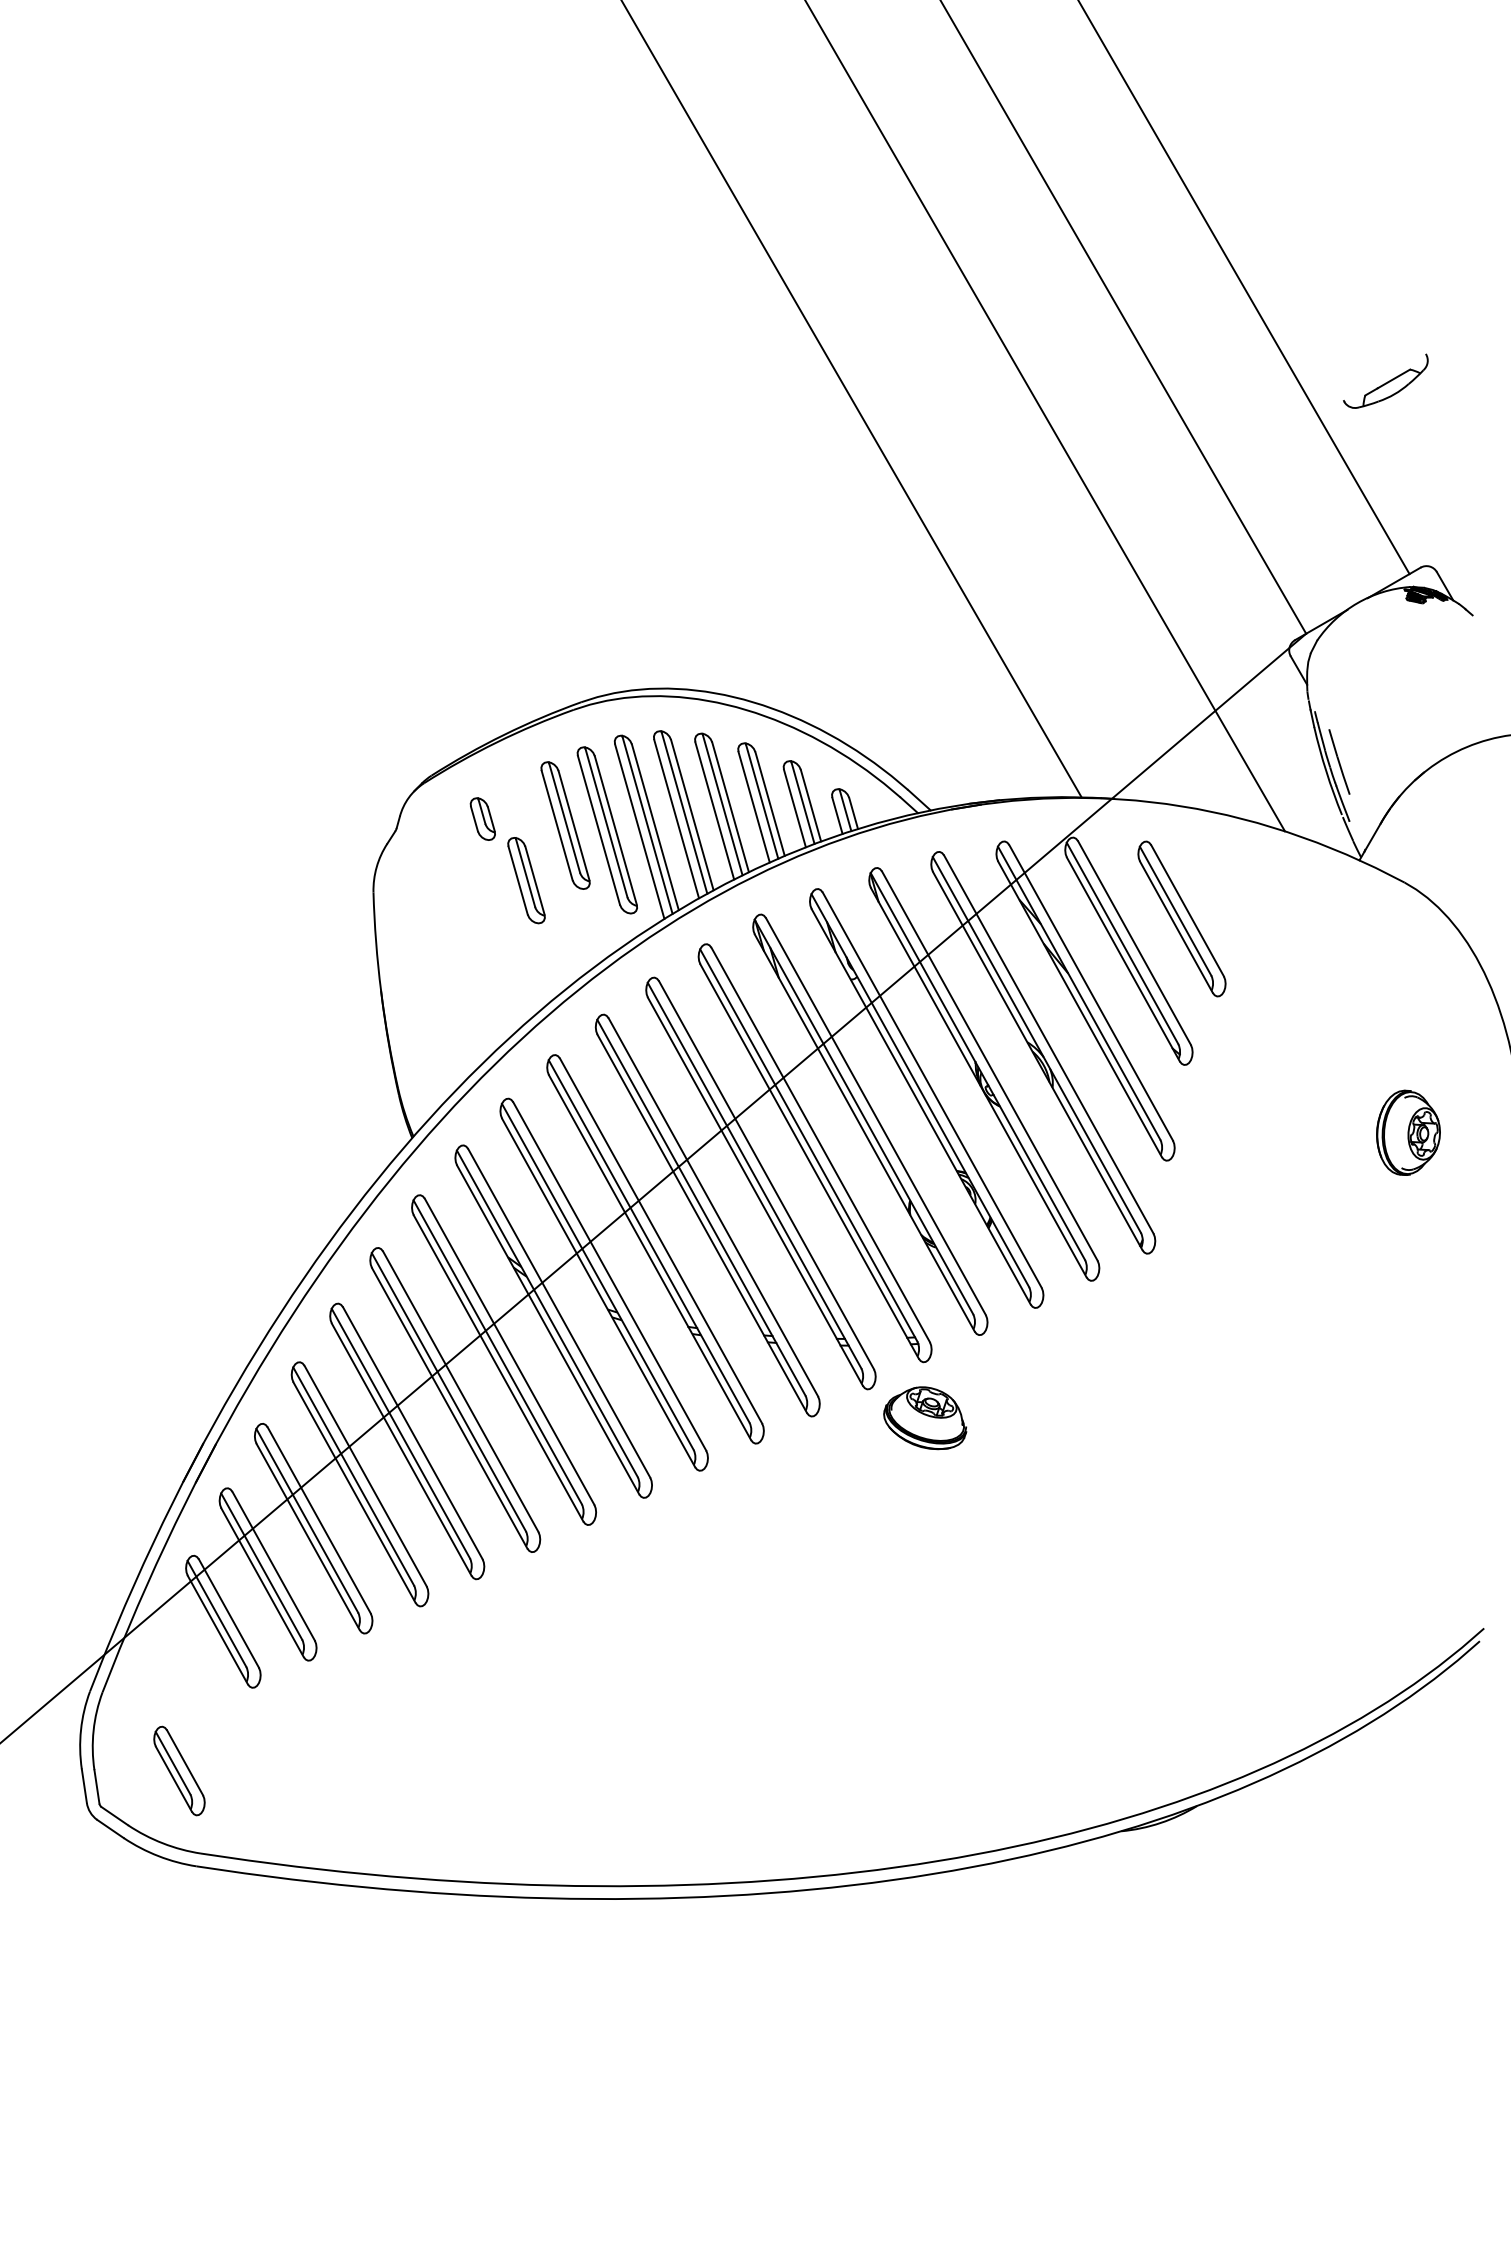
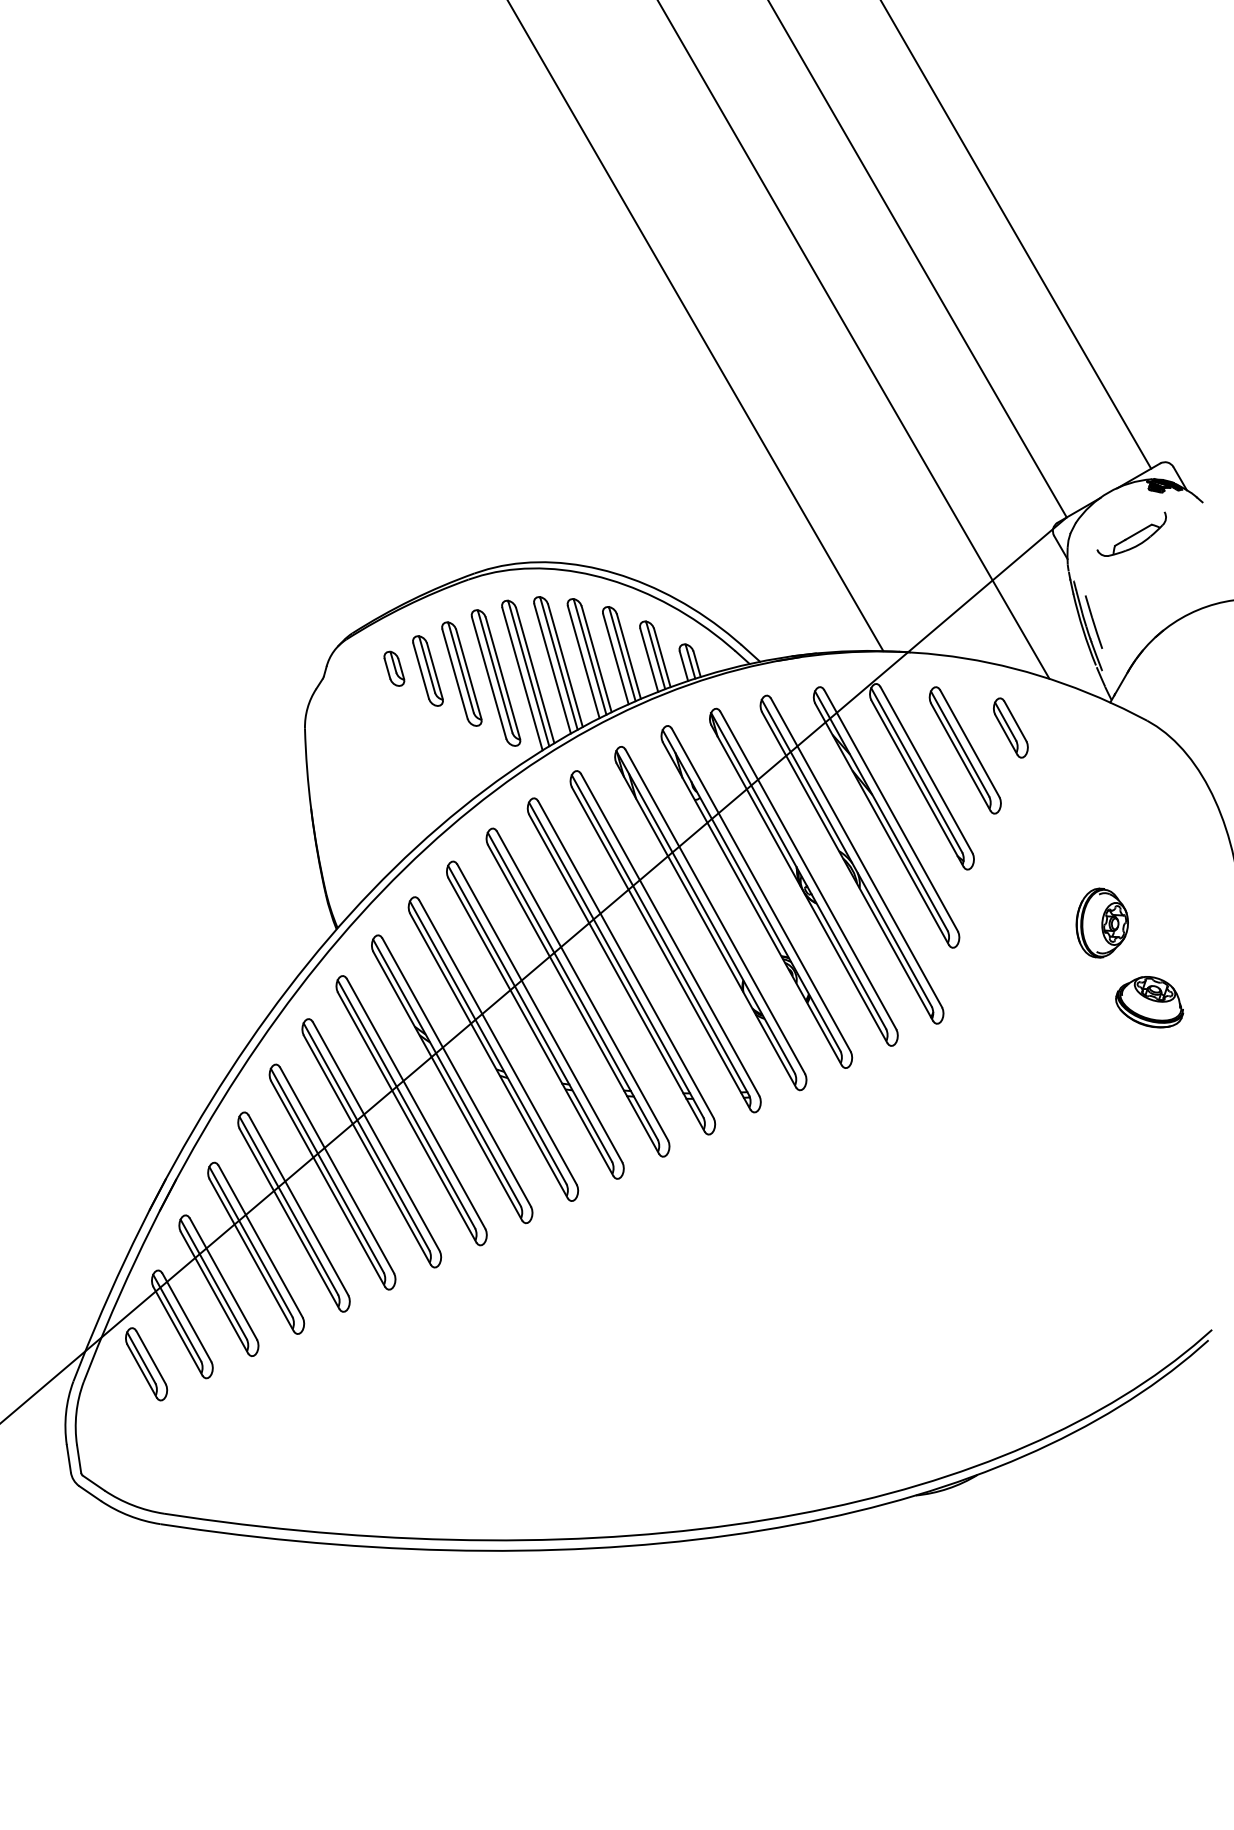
part: (1385, 380) -> (1131, 533), moved
part: (525, 879) -> (427, 670), moved
part: (1237, 890) -> (1010, 727), added
part: (1407, 1132) -> (1101, 922), moved
part: (925, 1418) -> (1149, 1002), moved
part: (179, 1771) -> (146, 1364), moved

